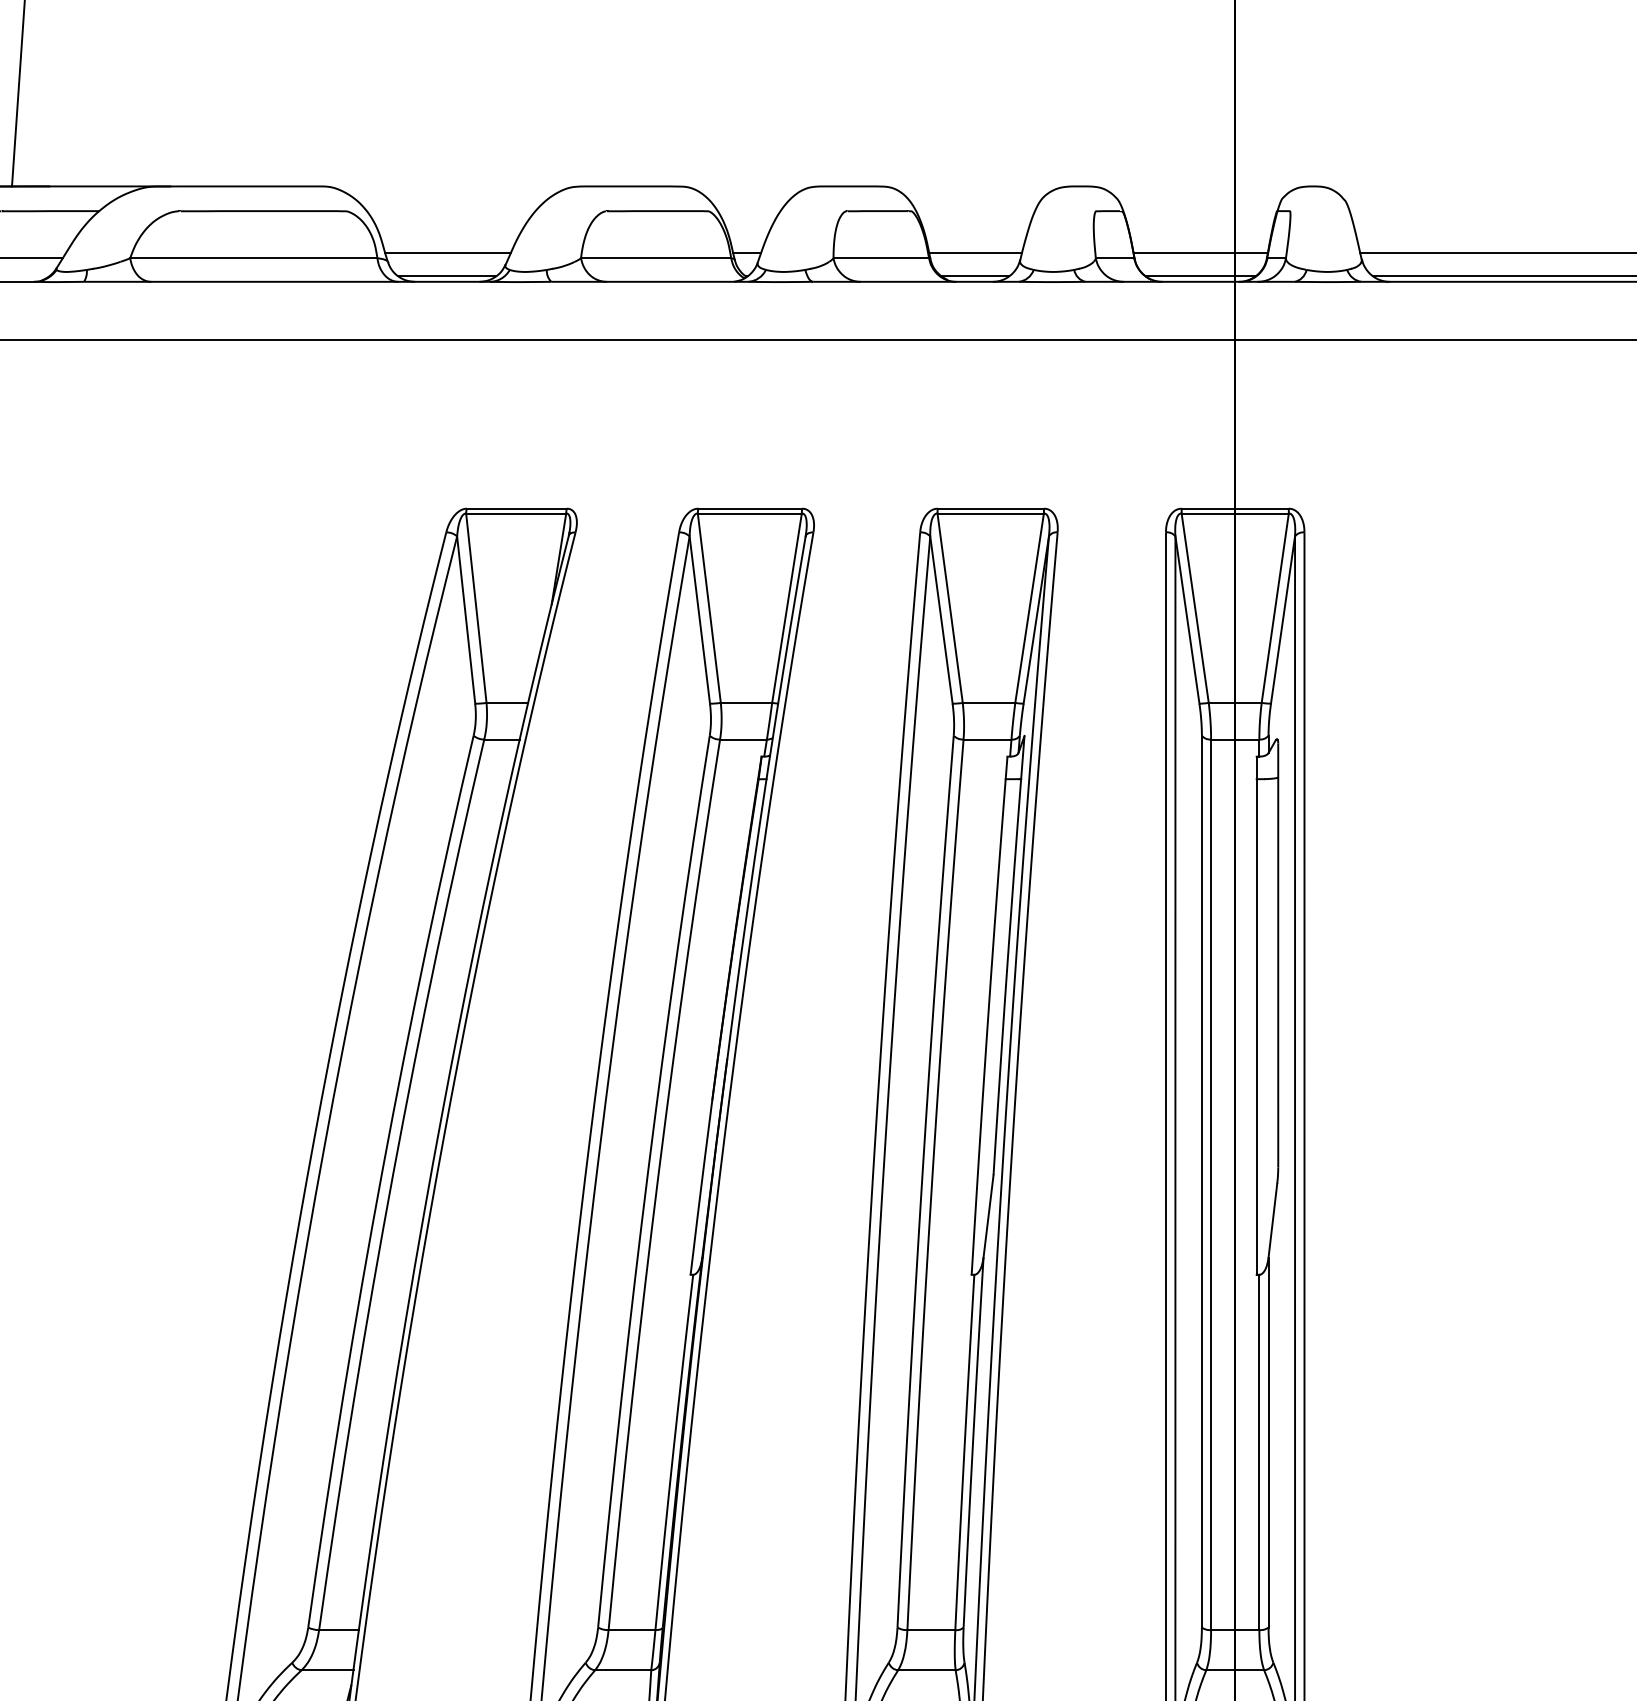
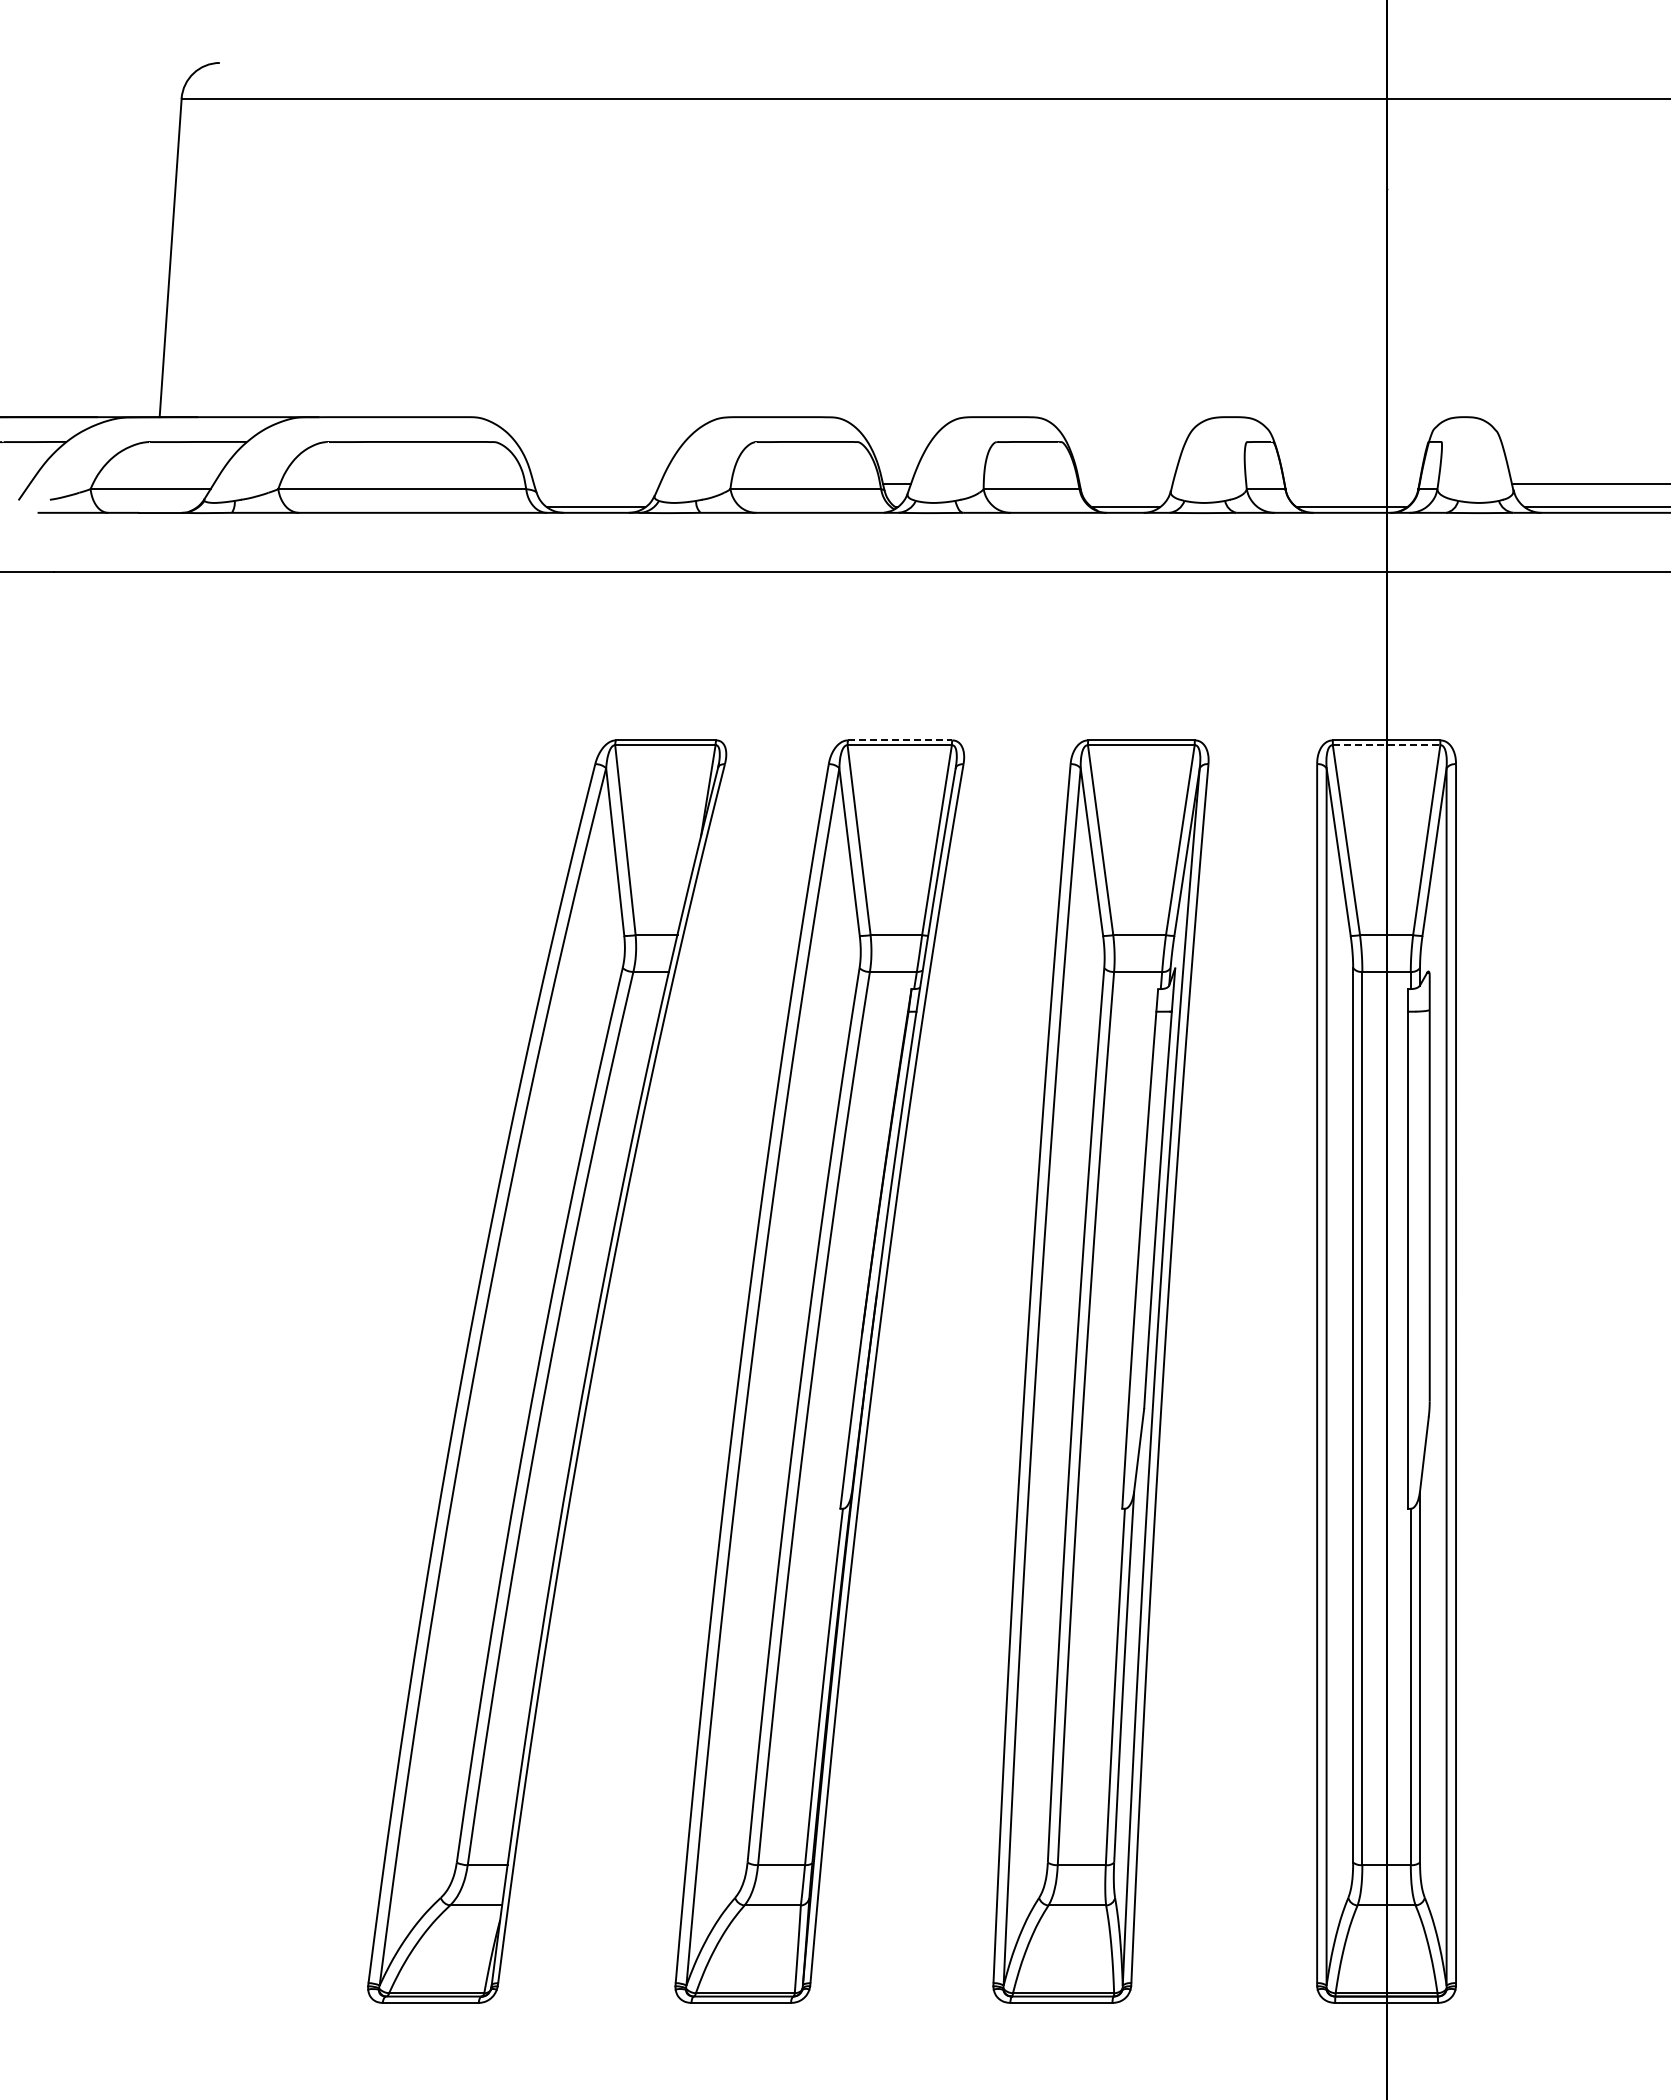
line: (447, 253) -> (596, 484), removed
line: (974, 253) -> (1125, 484), removed
line: (1200, 253) -> (1351, 484), removed
line: (750, 508) -> (900, 740), solid -> dashed
line: (1235, 513) -> (1386, 745), solid -> dashed

